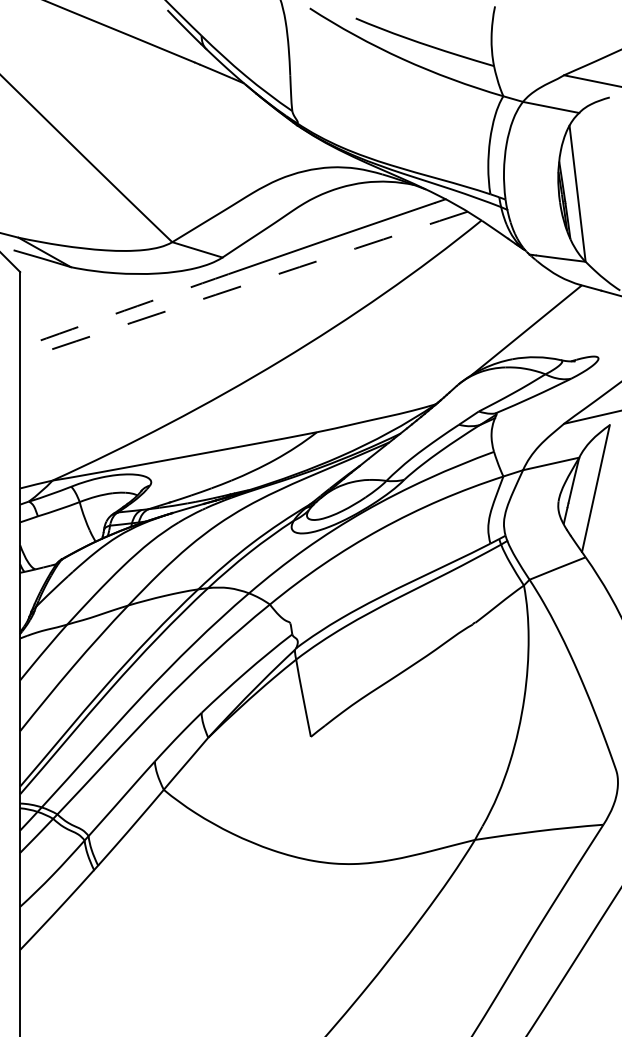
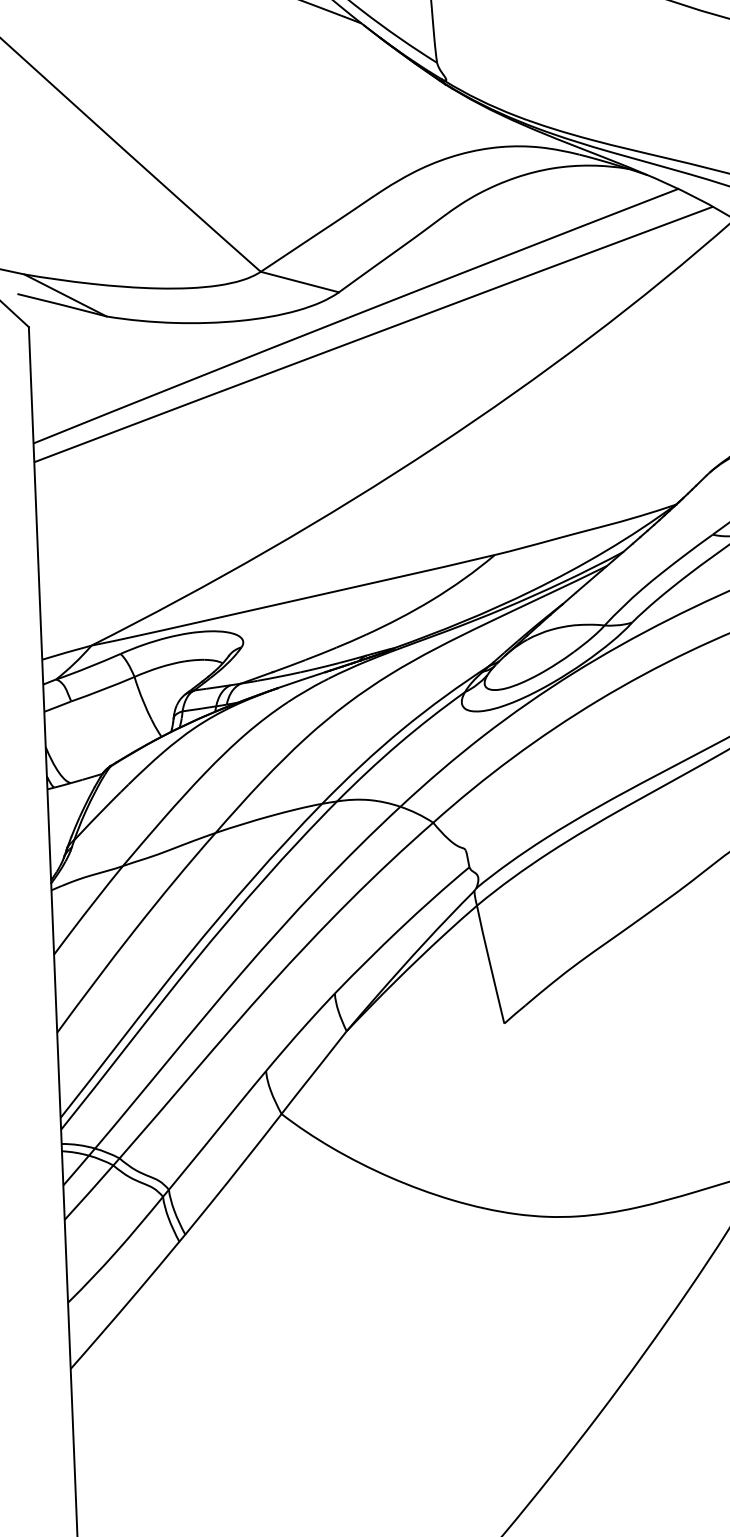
arc: (243, 285) -> (372, 333), dashed -> solid
arc: (124, 310) -> (191, 379), dashed -> solid

